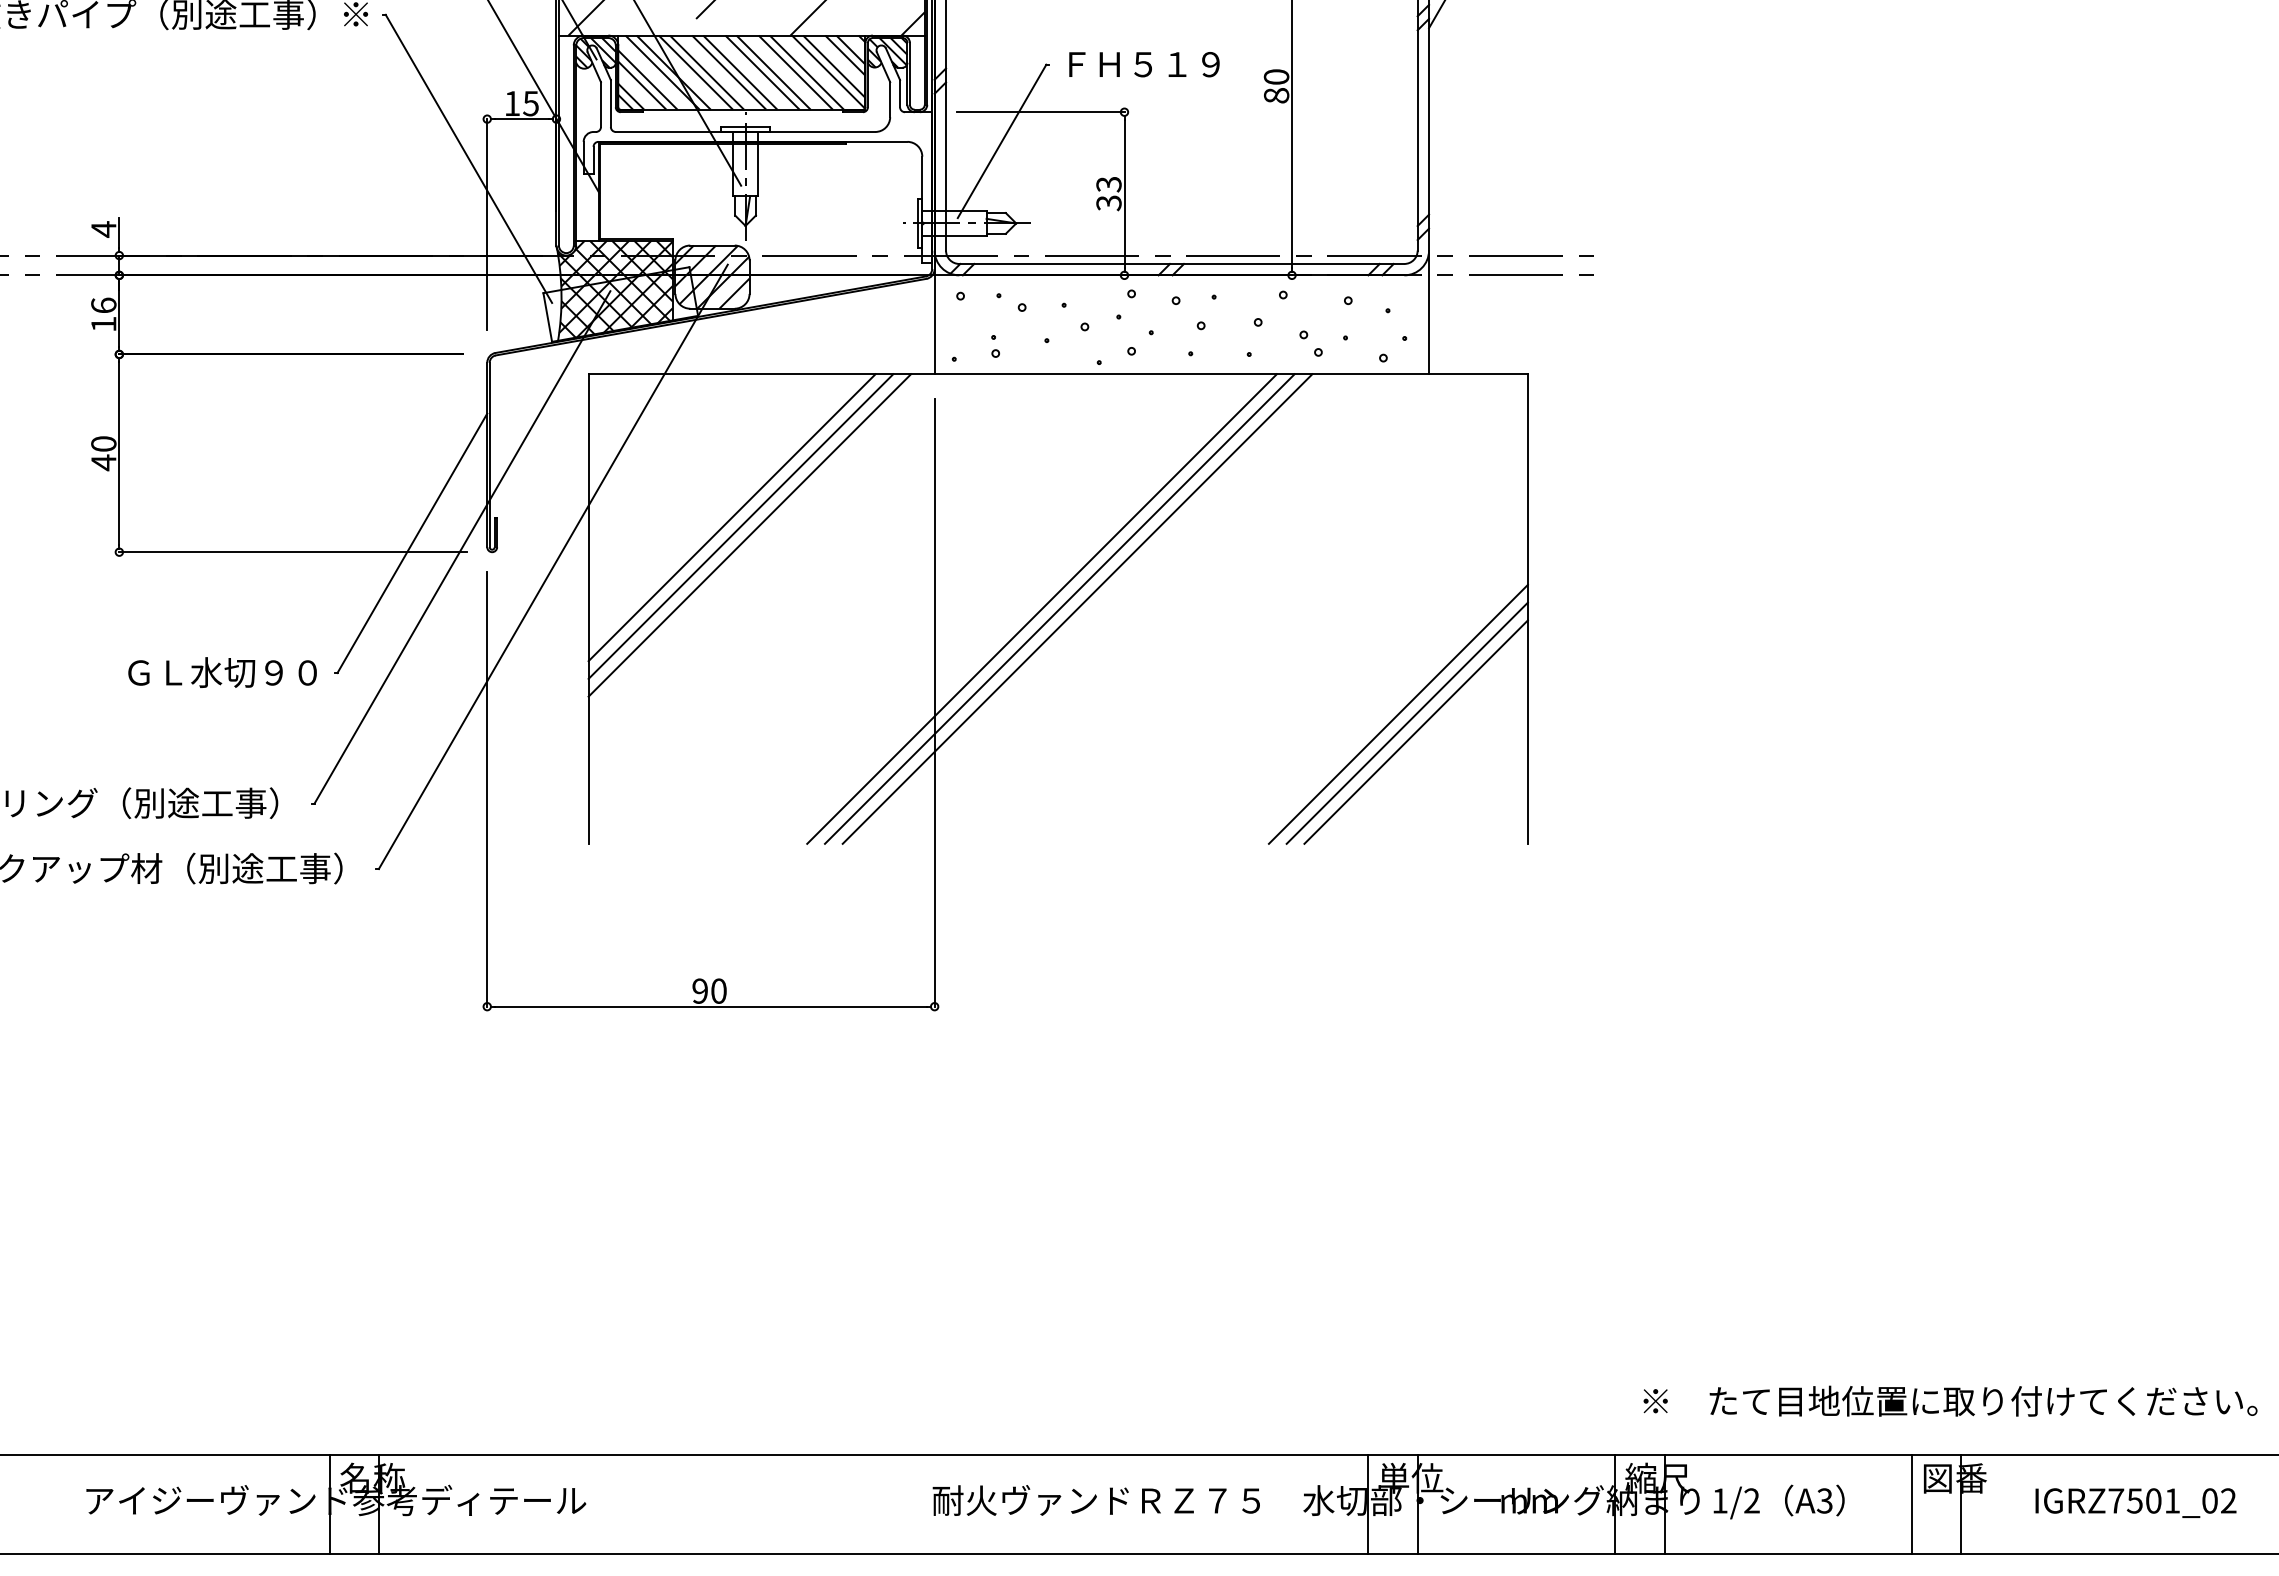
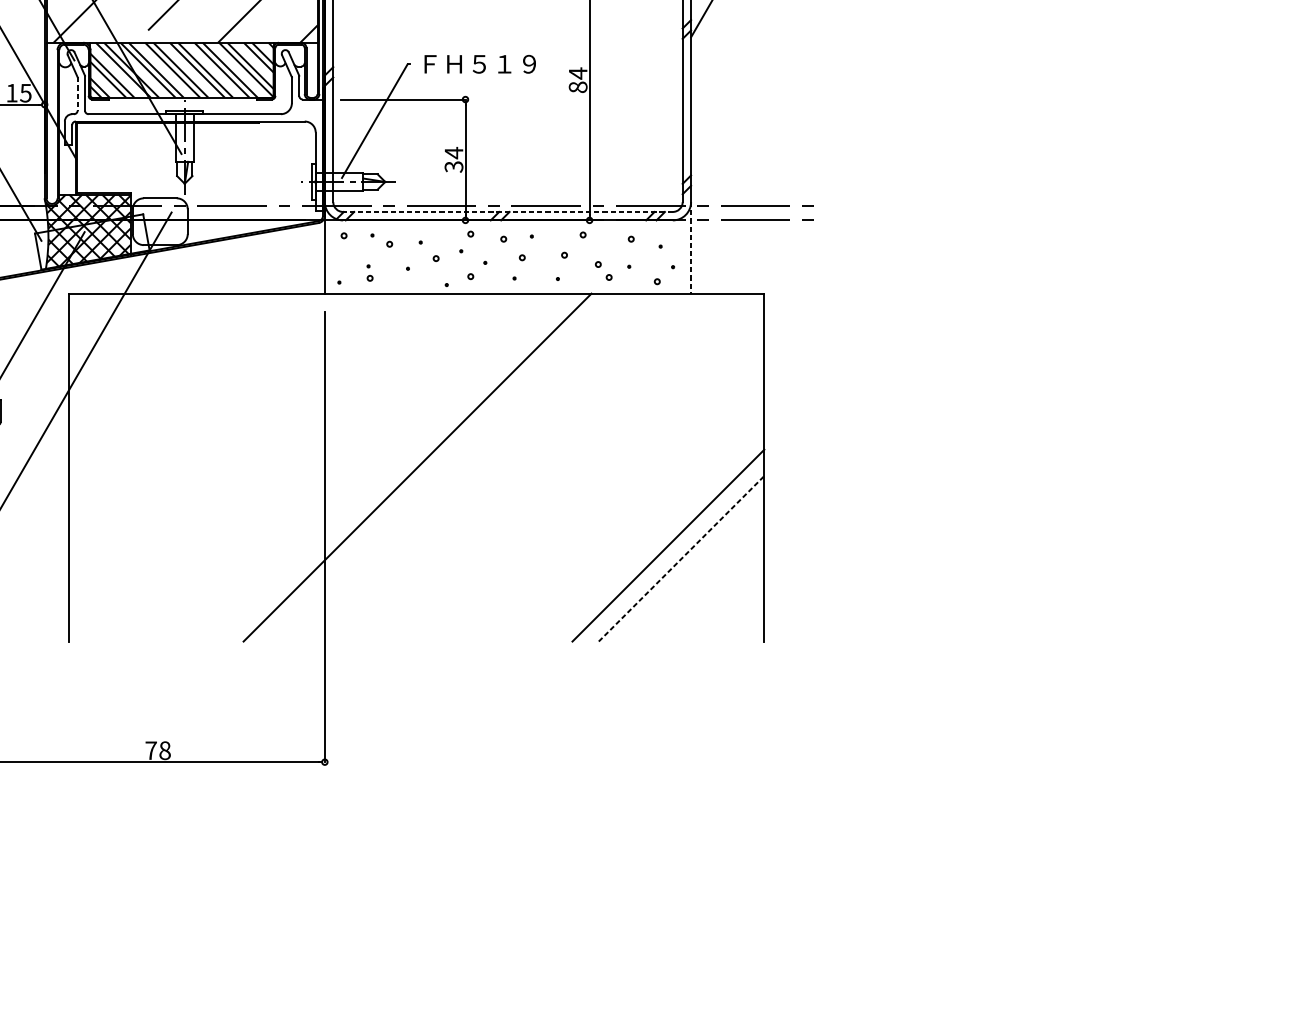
hatch: (887, 52) -> (289, 55), removed
hatch: (595, 53) -> (73, 56), removed
text: (1276, 76) -> (578, 73), 80 -> 84
line: (600, 105) -> (77, 94), solid -> dashed
text: (1108, 184) -> (453, 153), 33 -> 34
line: (1181, 263) -> (507, 211), solid -> dashed
hatch: (712, 276) -> (160, 221), removed
line: (1429, 312) -> (691, 247), solid -> dashed
line: (731, 517) -> (174, 399), removed
line: (740, 526) -> (181, 406), removed
line: (749, 535) -> (187, 413), removed
line: (1041, 608) -> (404, 467), removed
line: (1077, 608) -> (430, 467), removed
line: (1406, 722) -> (674, 551), removed
line: (1416, 731) -> (681, 558), solid -> dashed
text: (709, 990) -> (158, 750), 90 -> 78

